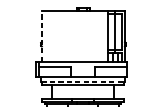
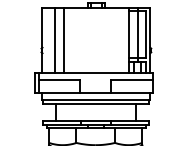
line: (41, 36) -> (42, 40), dashed -> solid
line: (51, 36) -> (55, 40), added
line: (58, 36) -> (63, 40), added
line: (83, 82) -> (96, 99), dashed -> solid

